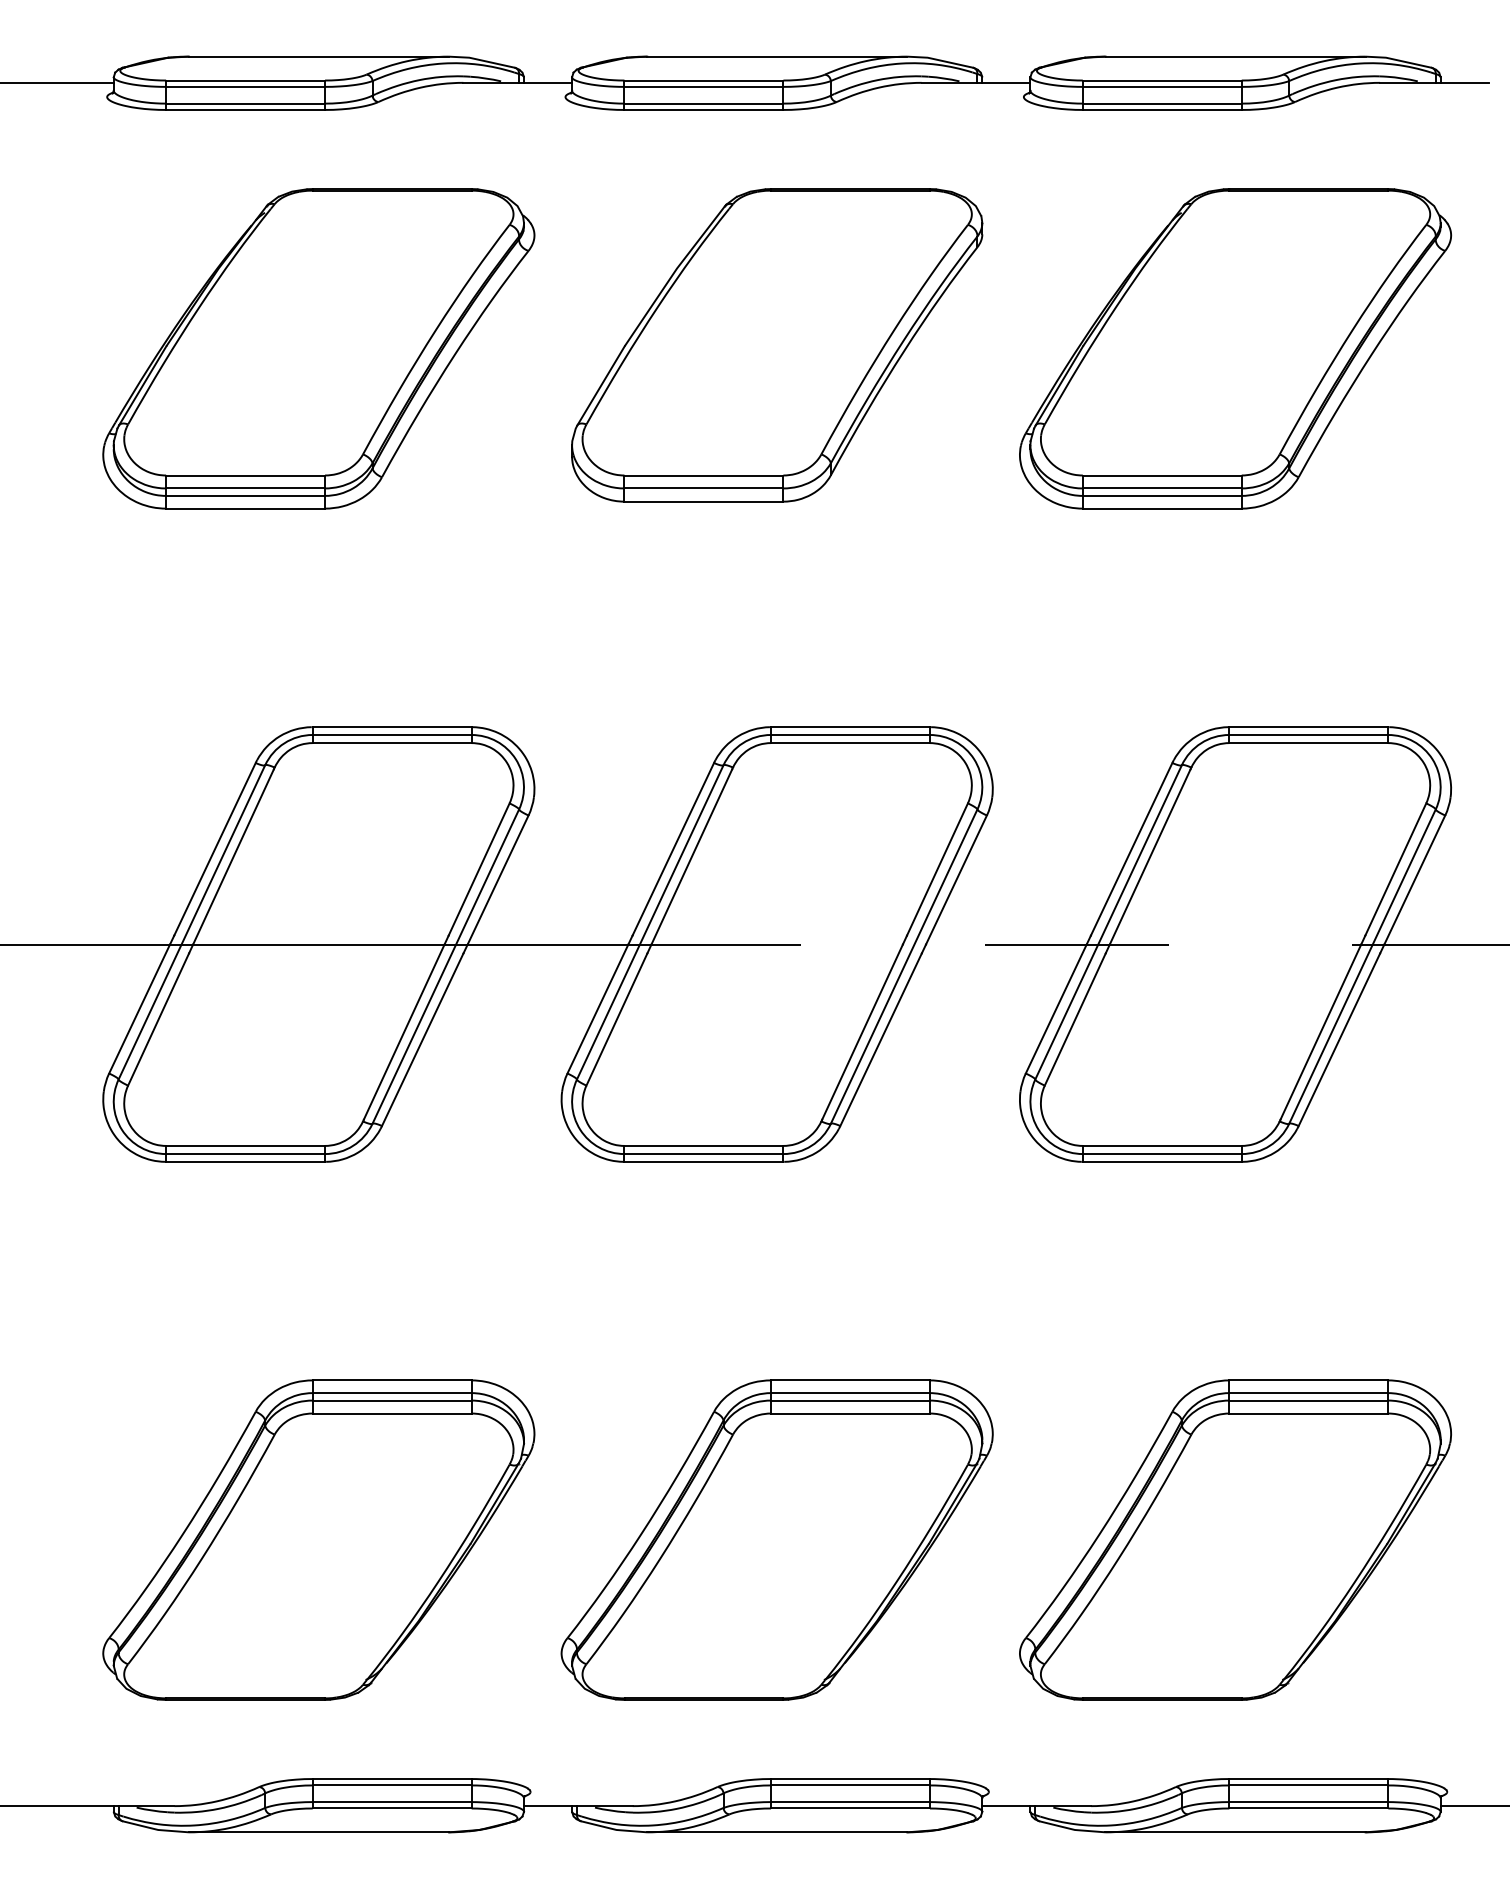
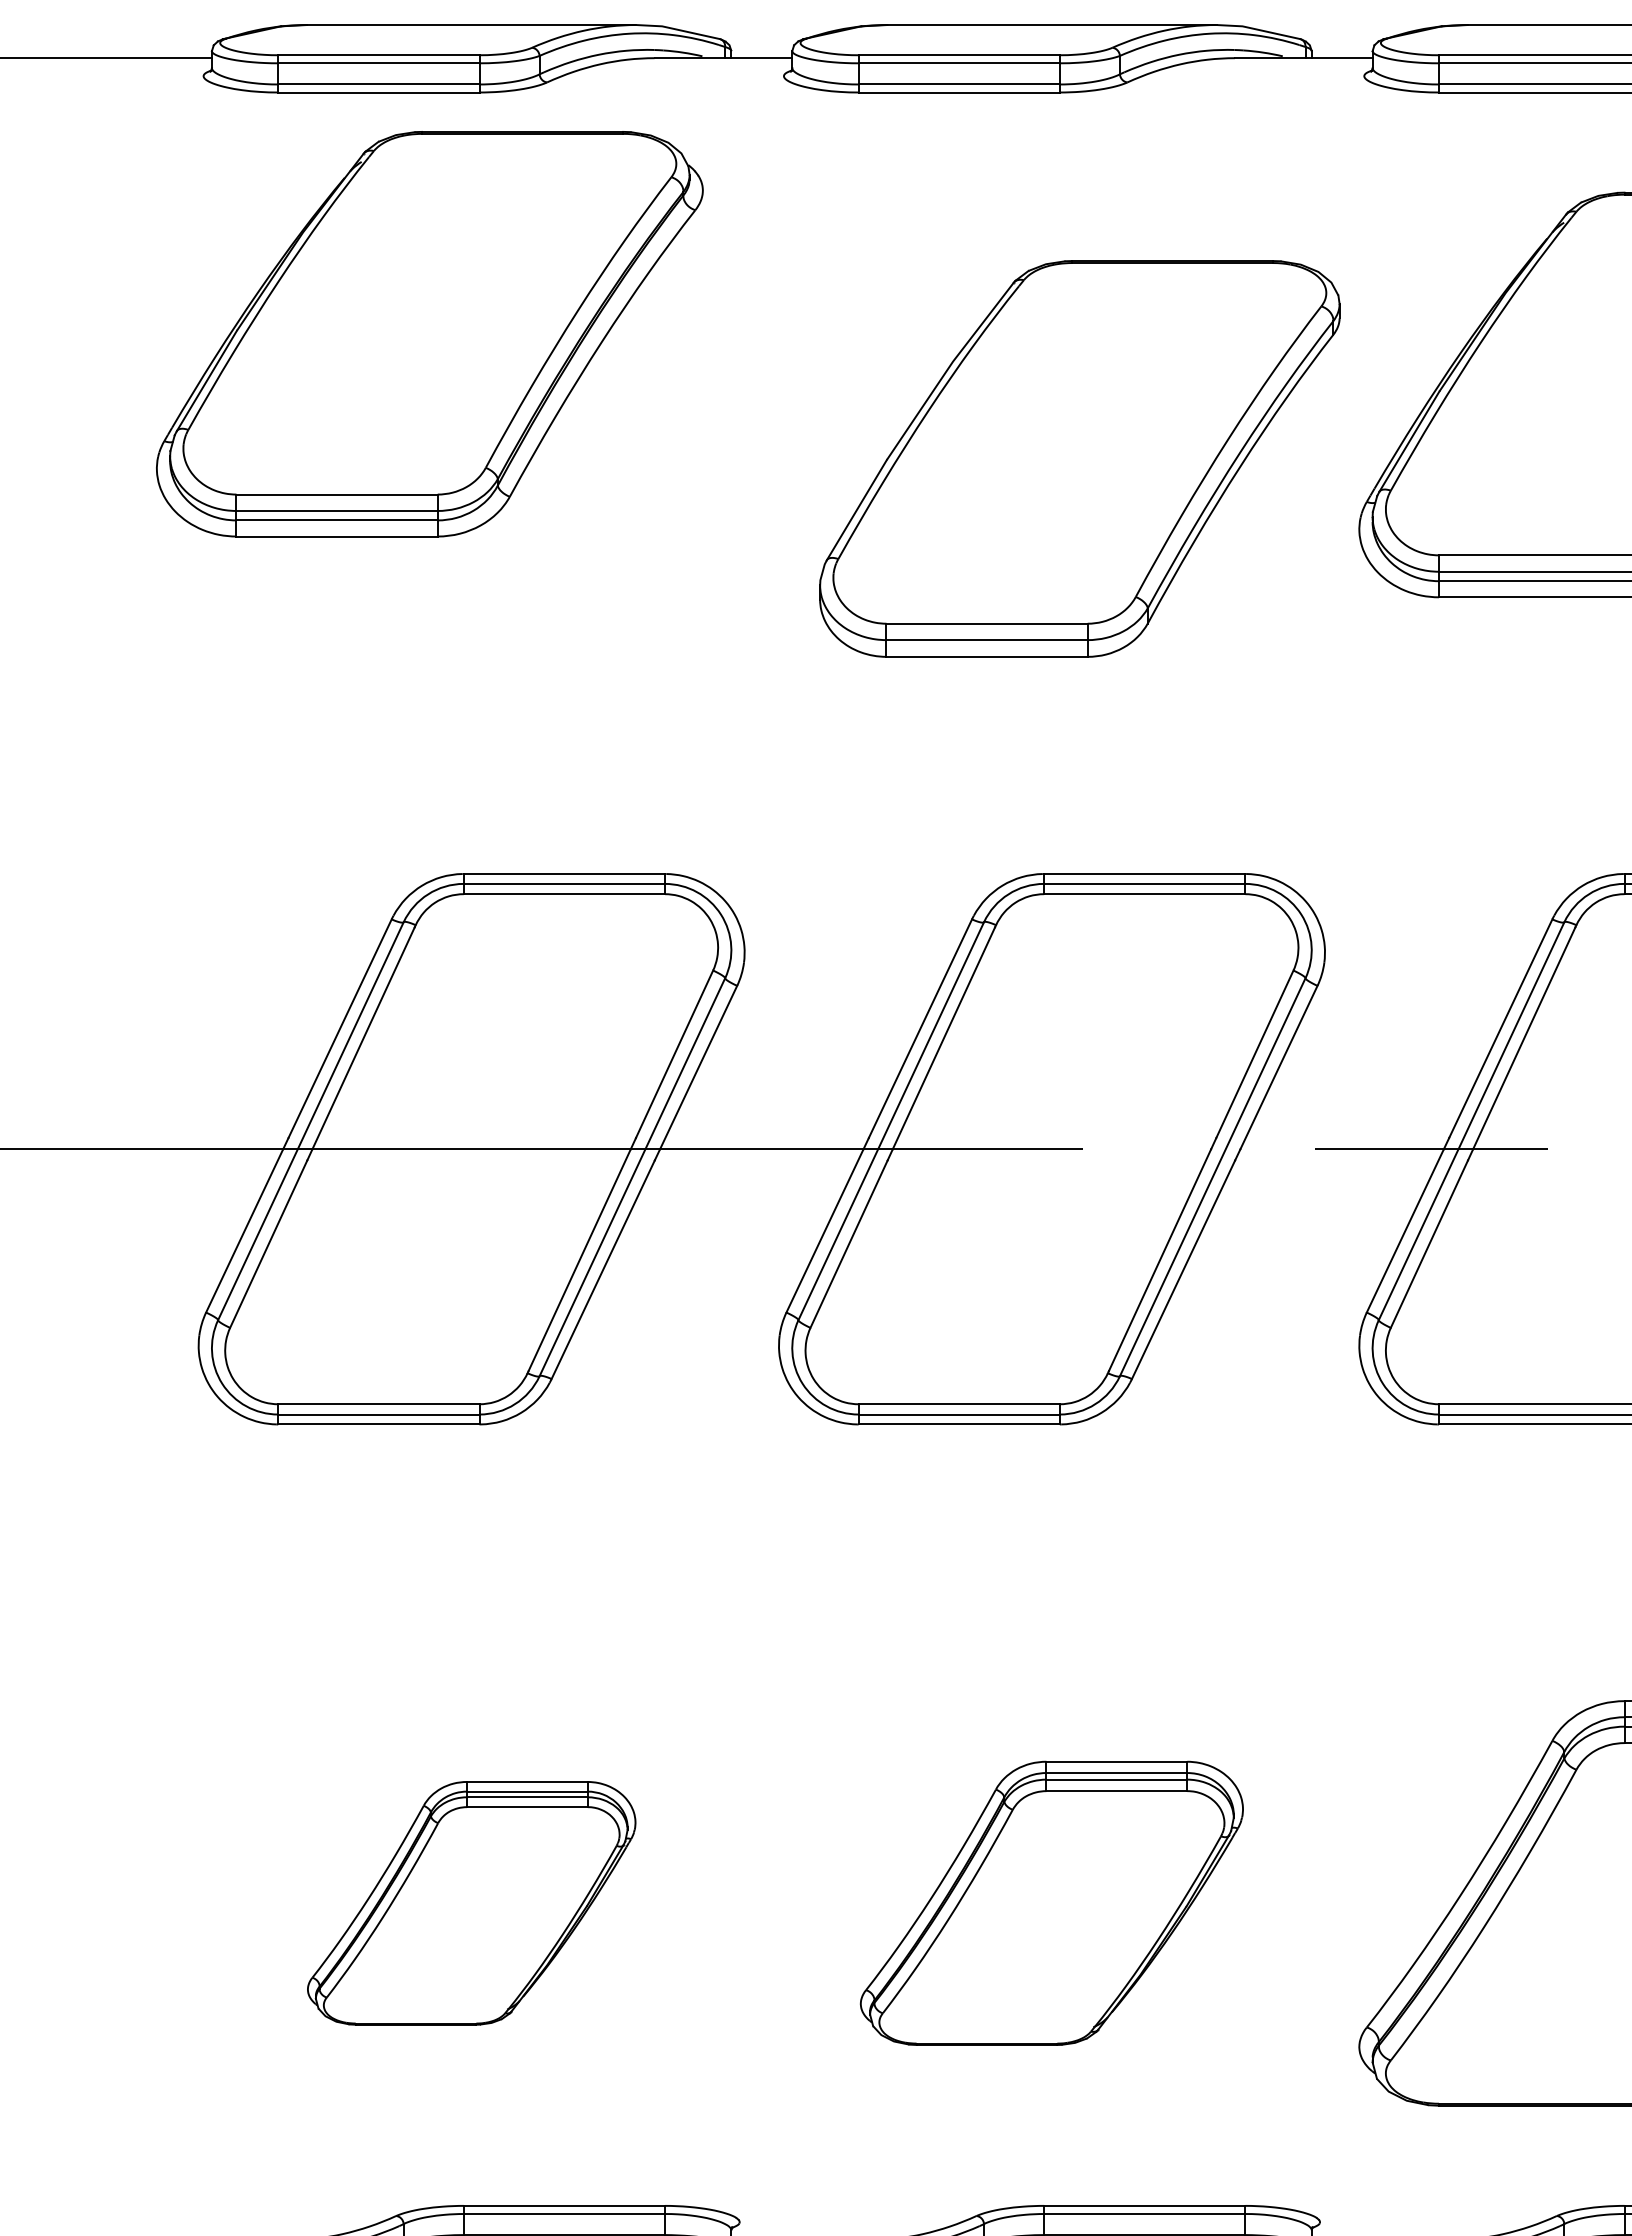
part: (777, 345) -> (1080, 459), moved
part: (318, 348) -> (429, 333), moved
part: (318, 1539) -> (471, 1902), size x0.6
part: (776, 1539) -> (1051, 1902), size x0.7

